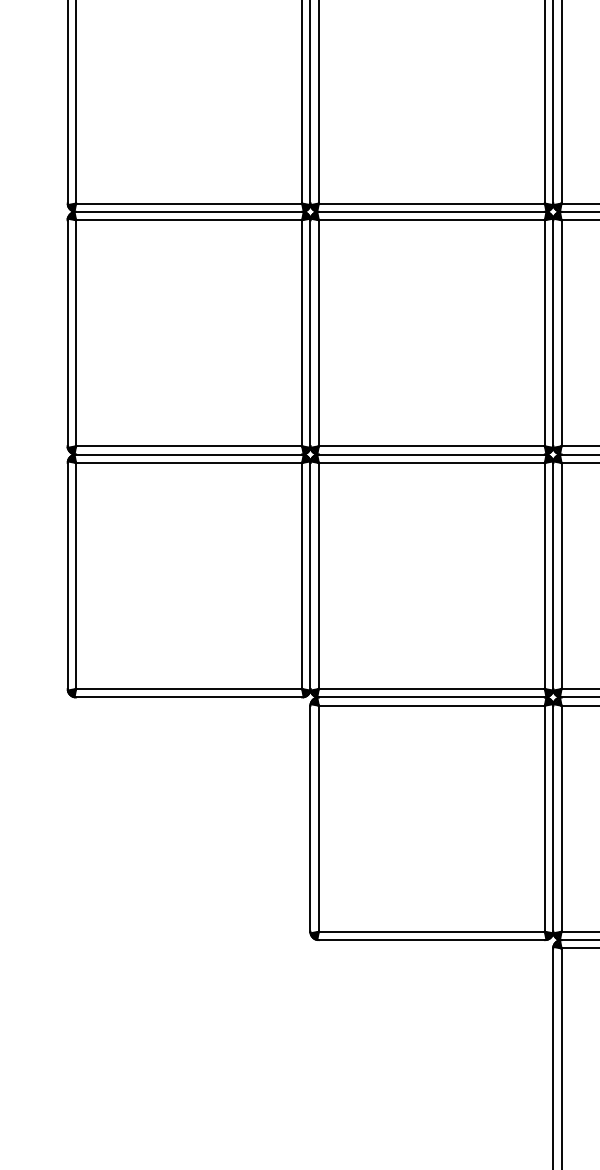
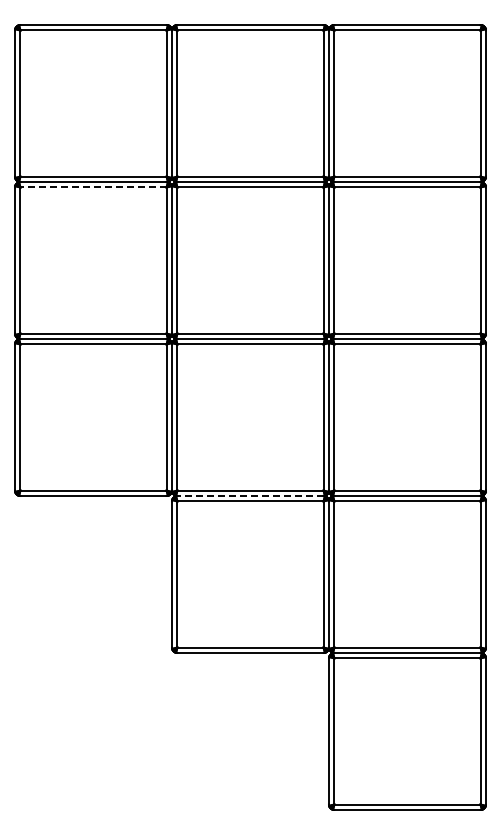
line: (189, 220) -> (93, 187), solid -> dashed
line: (431, 698) -> (250, 496), solid -> dashed

